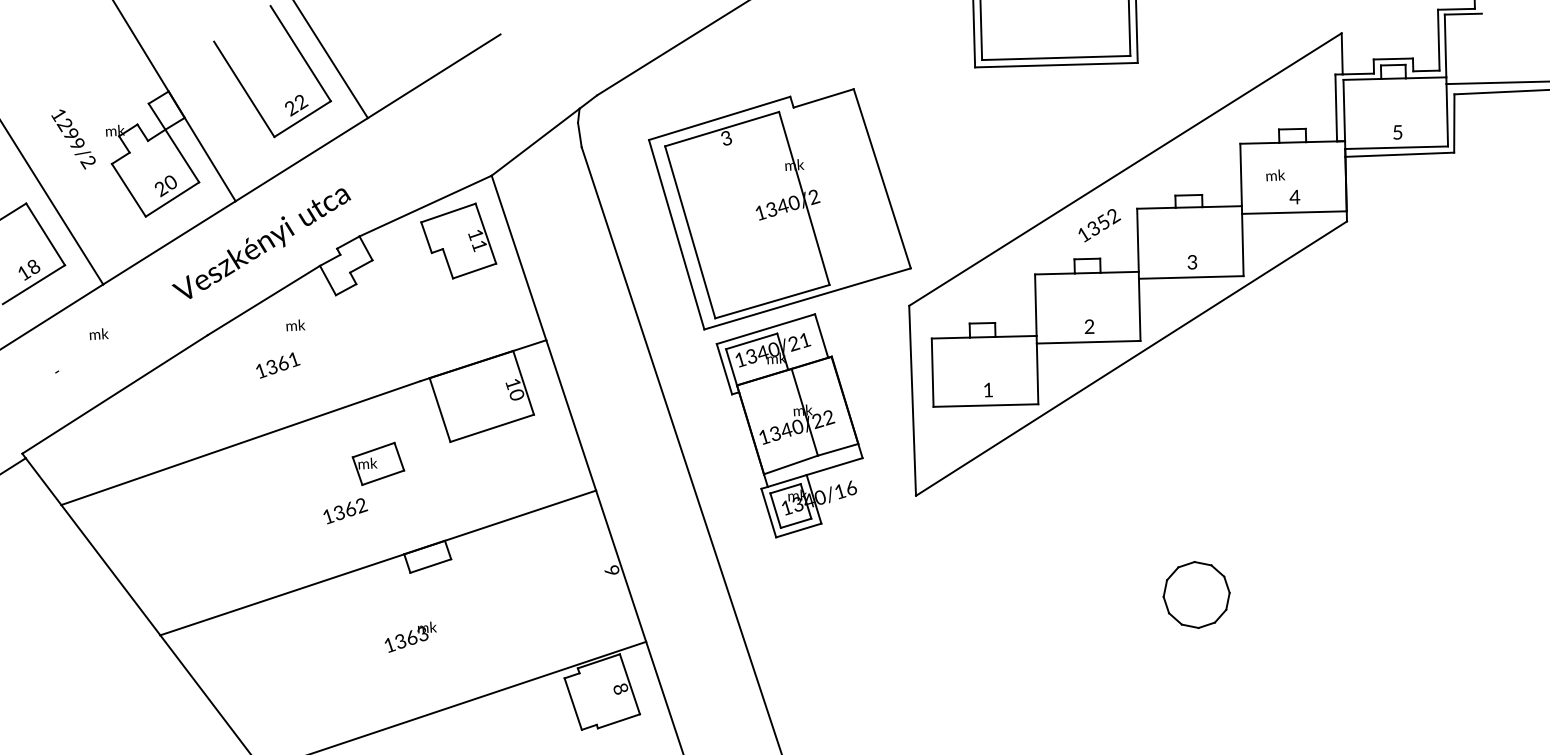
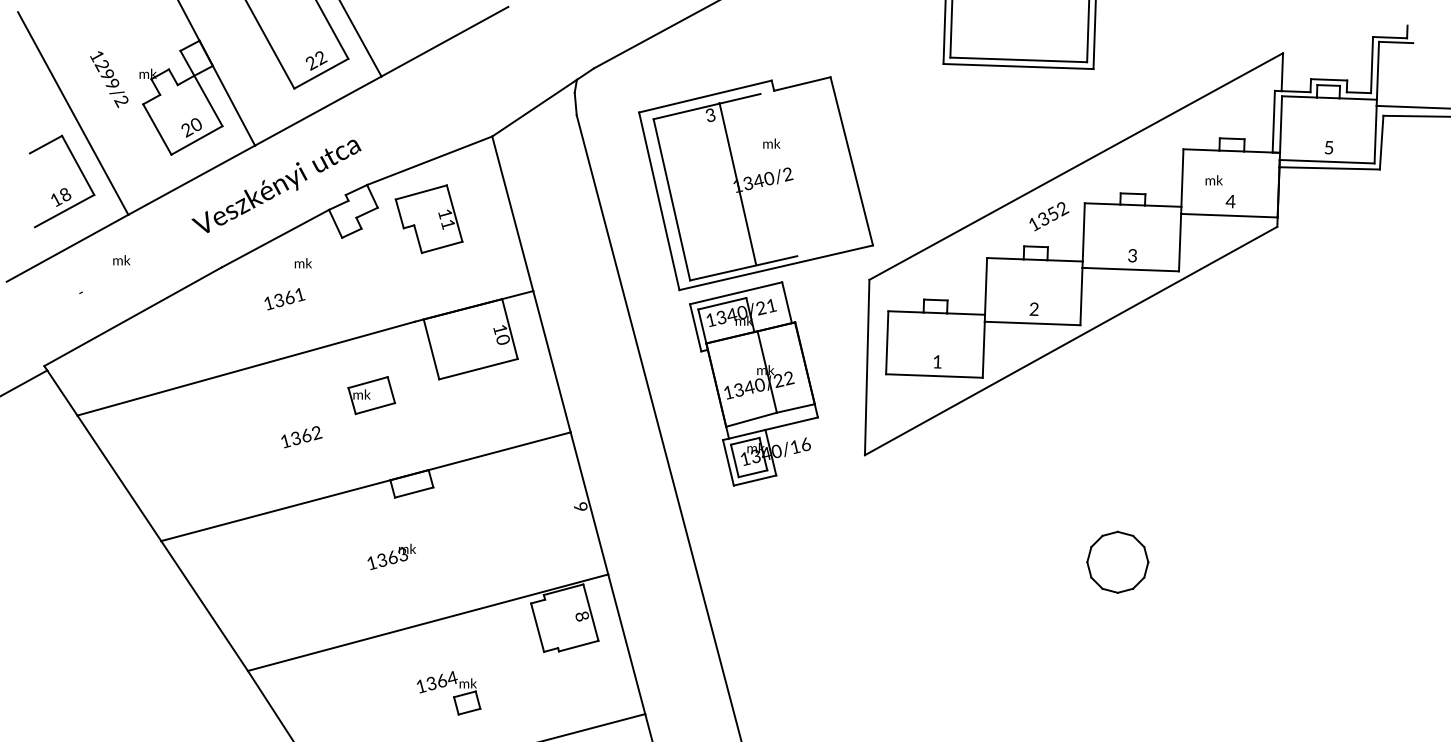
line: (803, 198) -> (737, 184), moved
part: (457, 240) -> (428, 218), moved
text: (345, 511) -> (301, 437), moved

